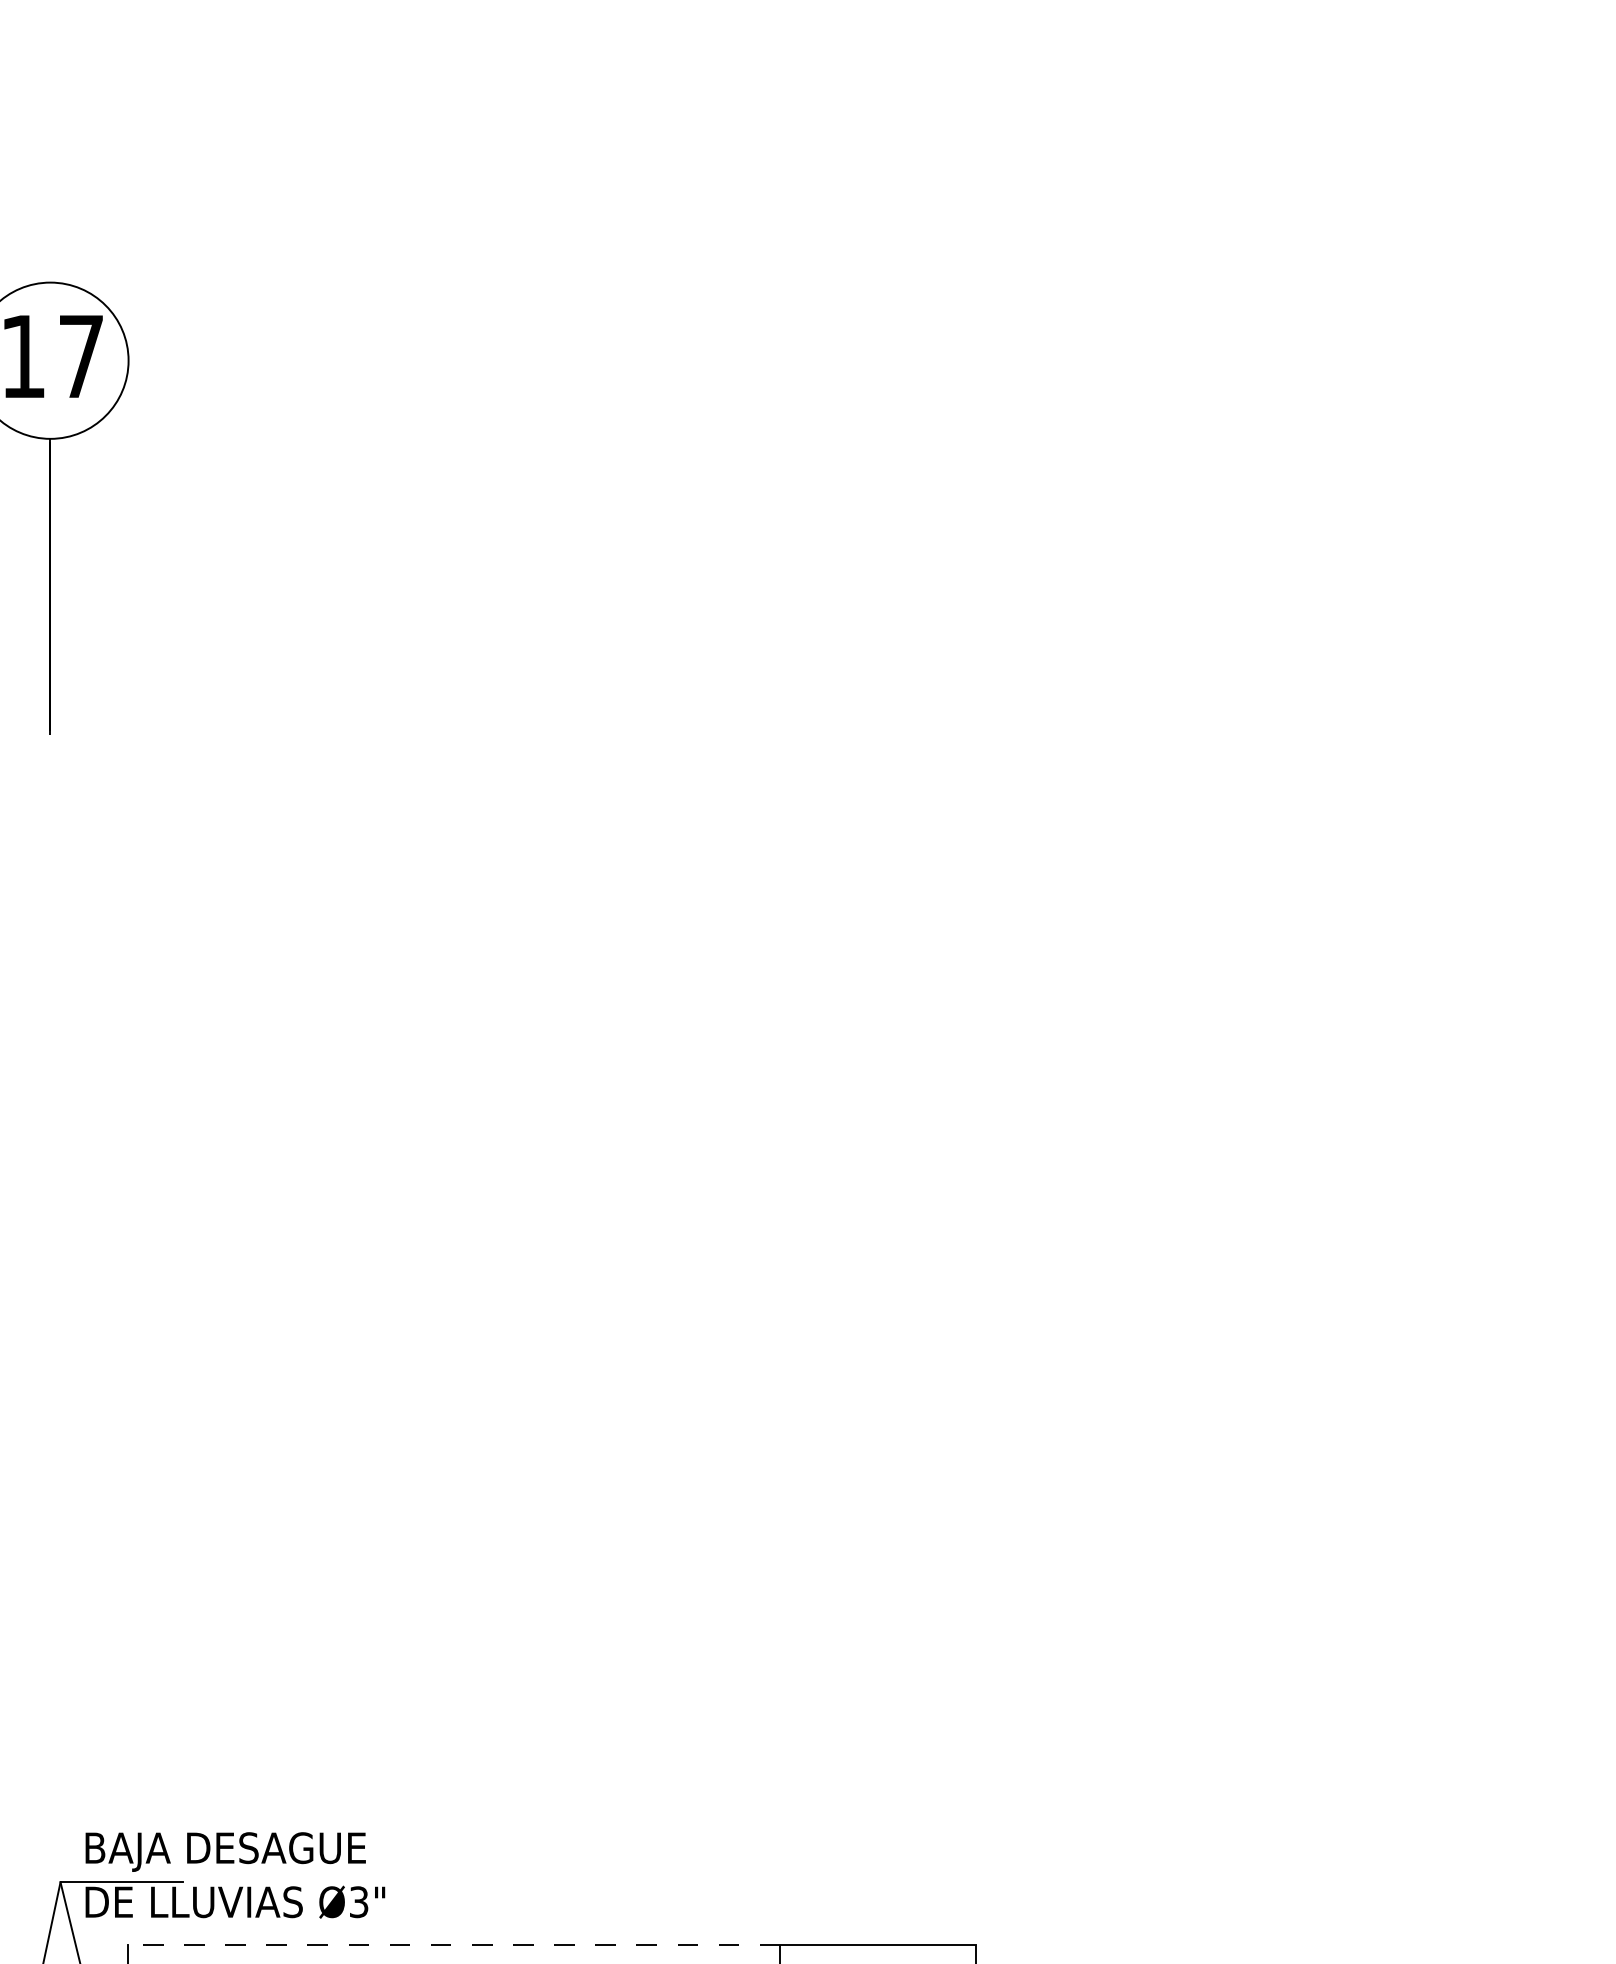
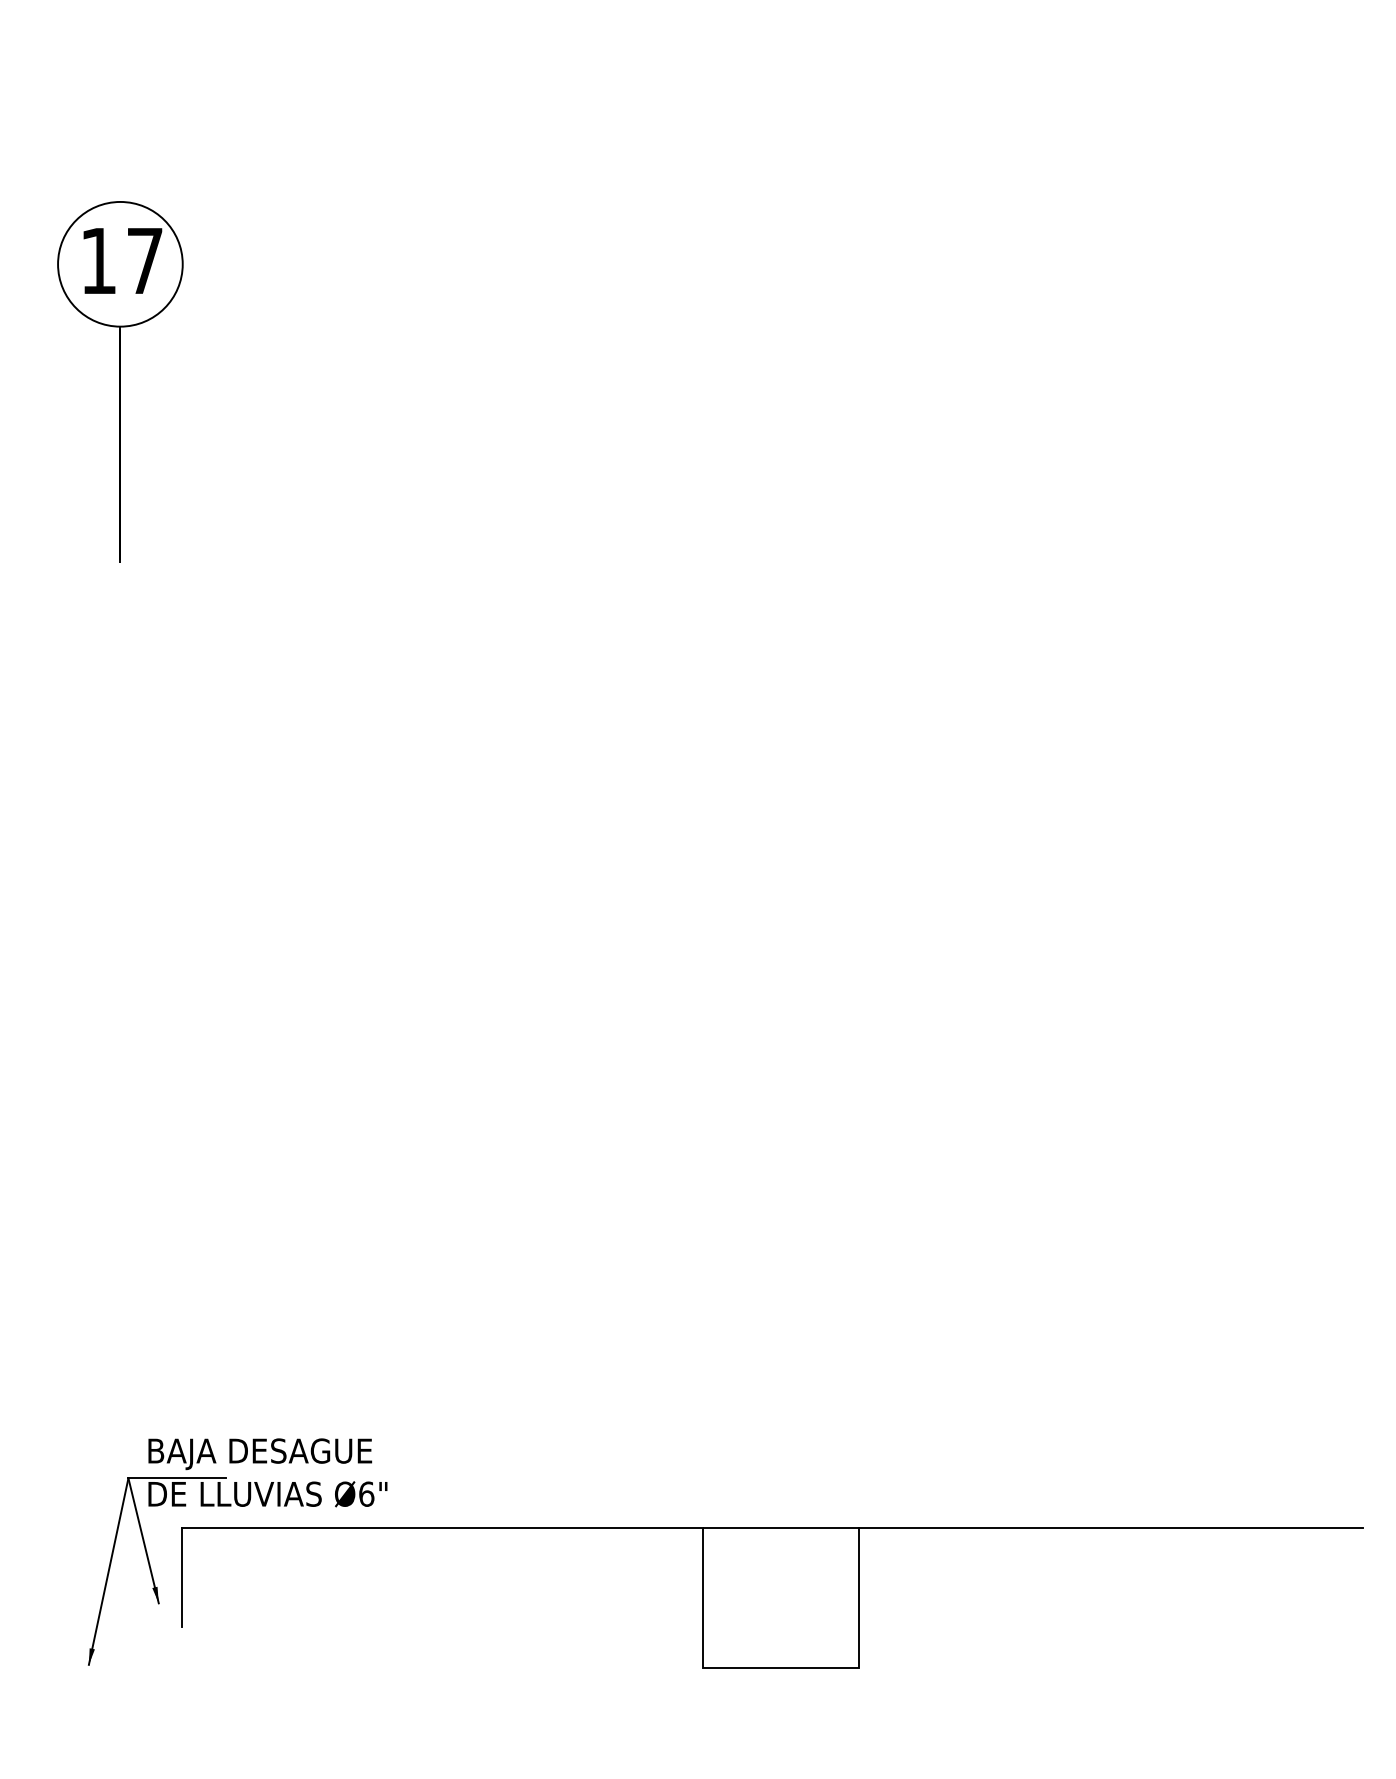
text: (358, 1901) -> (366, 1493), Ø3" -> Ø6"
line: (452, 1945) -> (441, 1528), dashed -> solid
line: (1291, 1945) -> (1110, 1528), added

